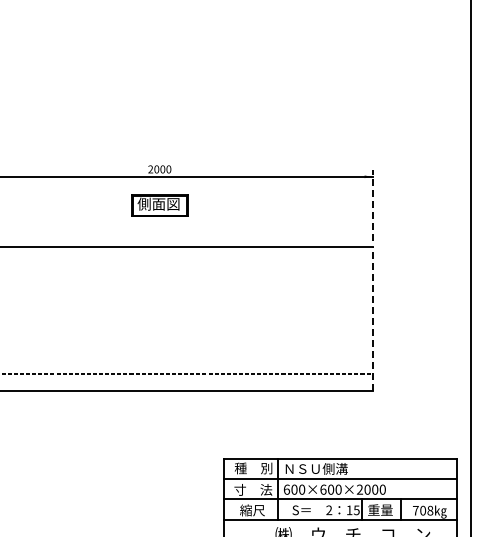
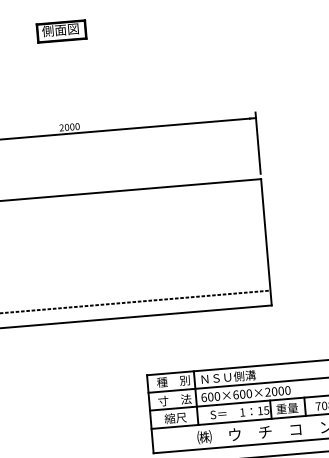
part: (159, 205) -> (61, 31), moved
line: (372, 205) -> (258, 143), dashed -> solid
line: (372, 318) -> (266, 241), dashed -> solid
text: (329, 509) -> (242, 411), 2 -> 1

